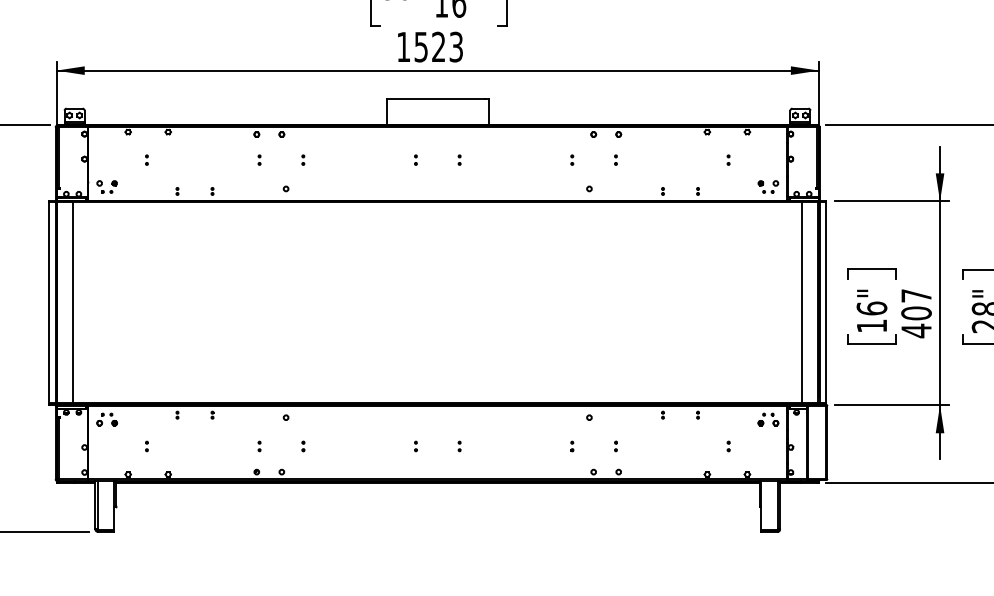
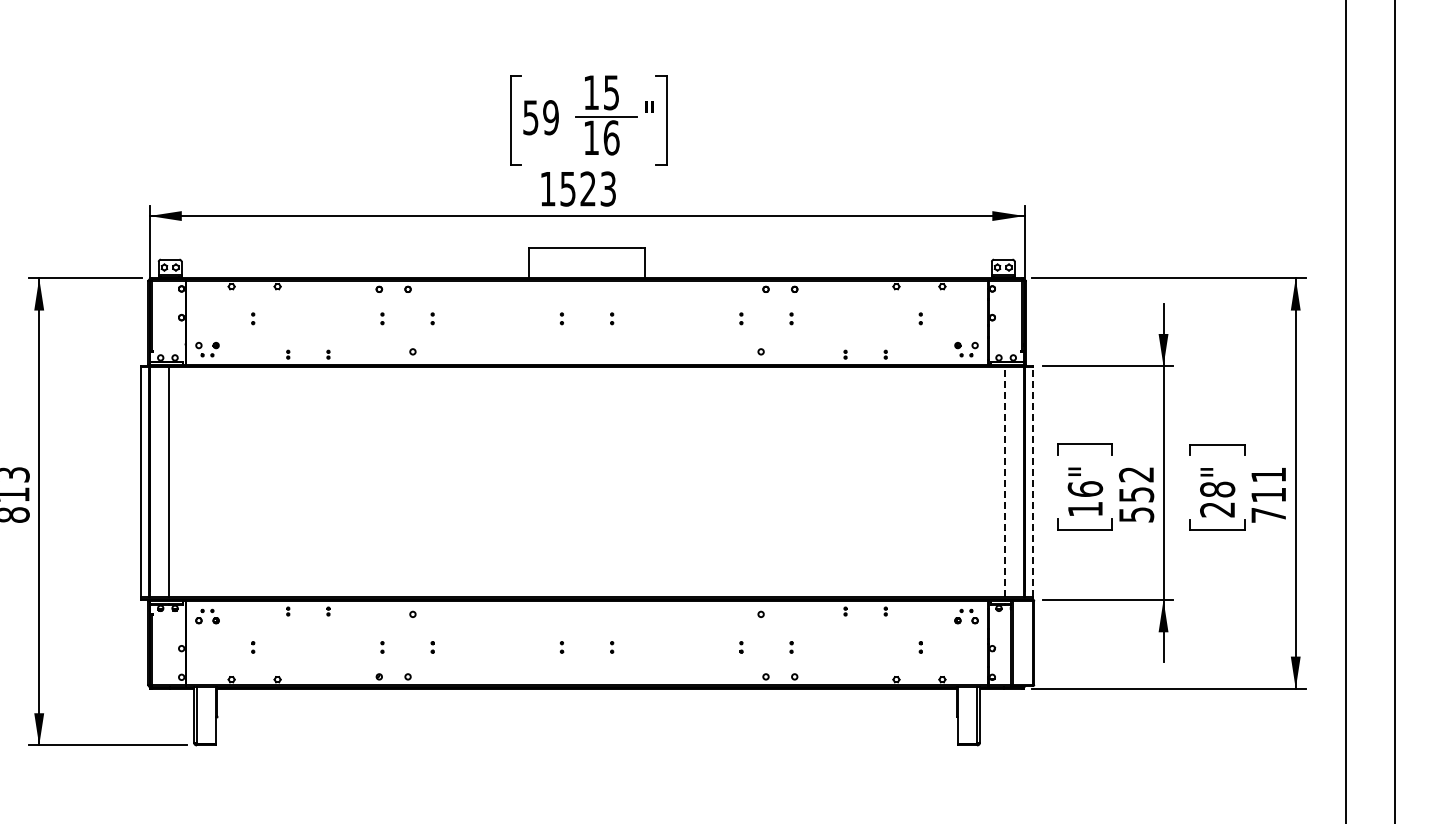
line: (802, 301) -> (1005, 481), solid -> dashed
line: (826, 301) -> (1033, 481), solid -> dashed
text: (916, 314) -> (1136, 495), 407 -> 552

